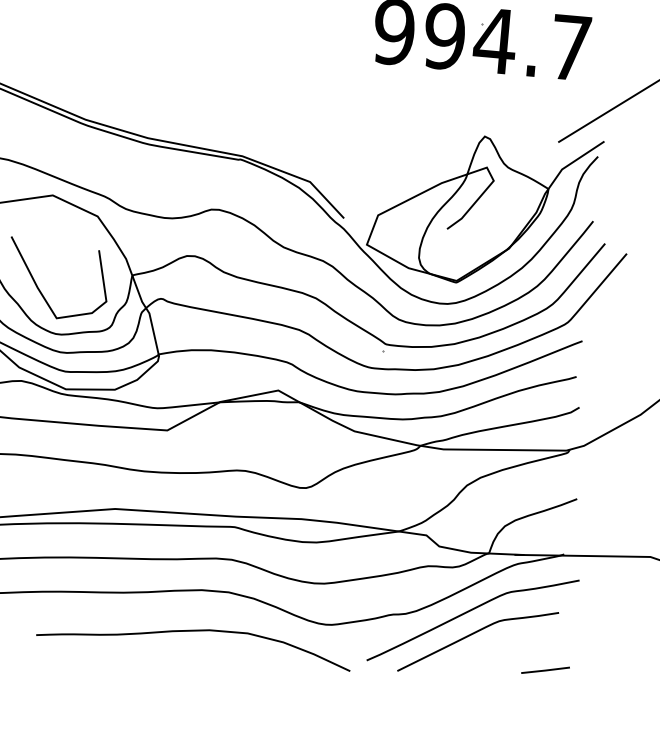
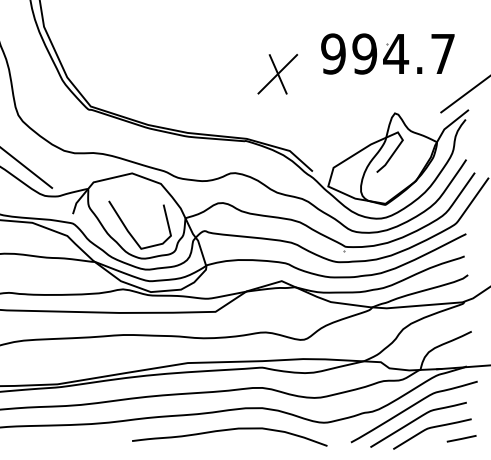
part: (301, 56) -> (277, 74), added
curve: (194, 632) -> (229, 430), moved
curve: (500, 649) -> (432, 428), added

